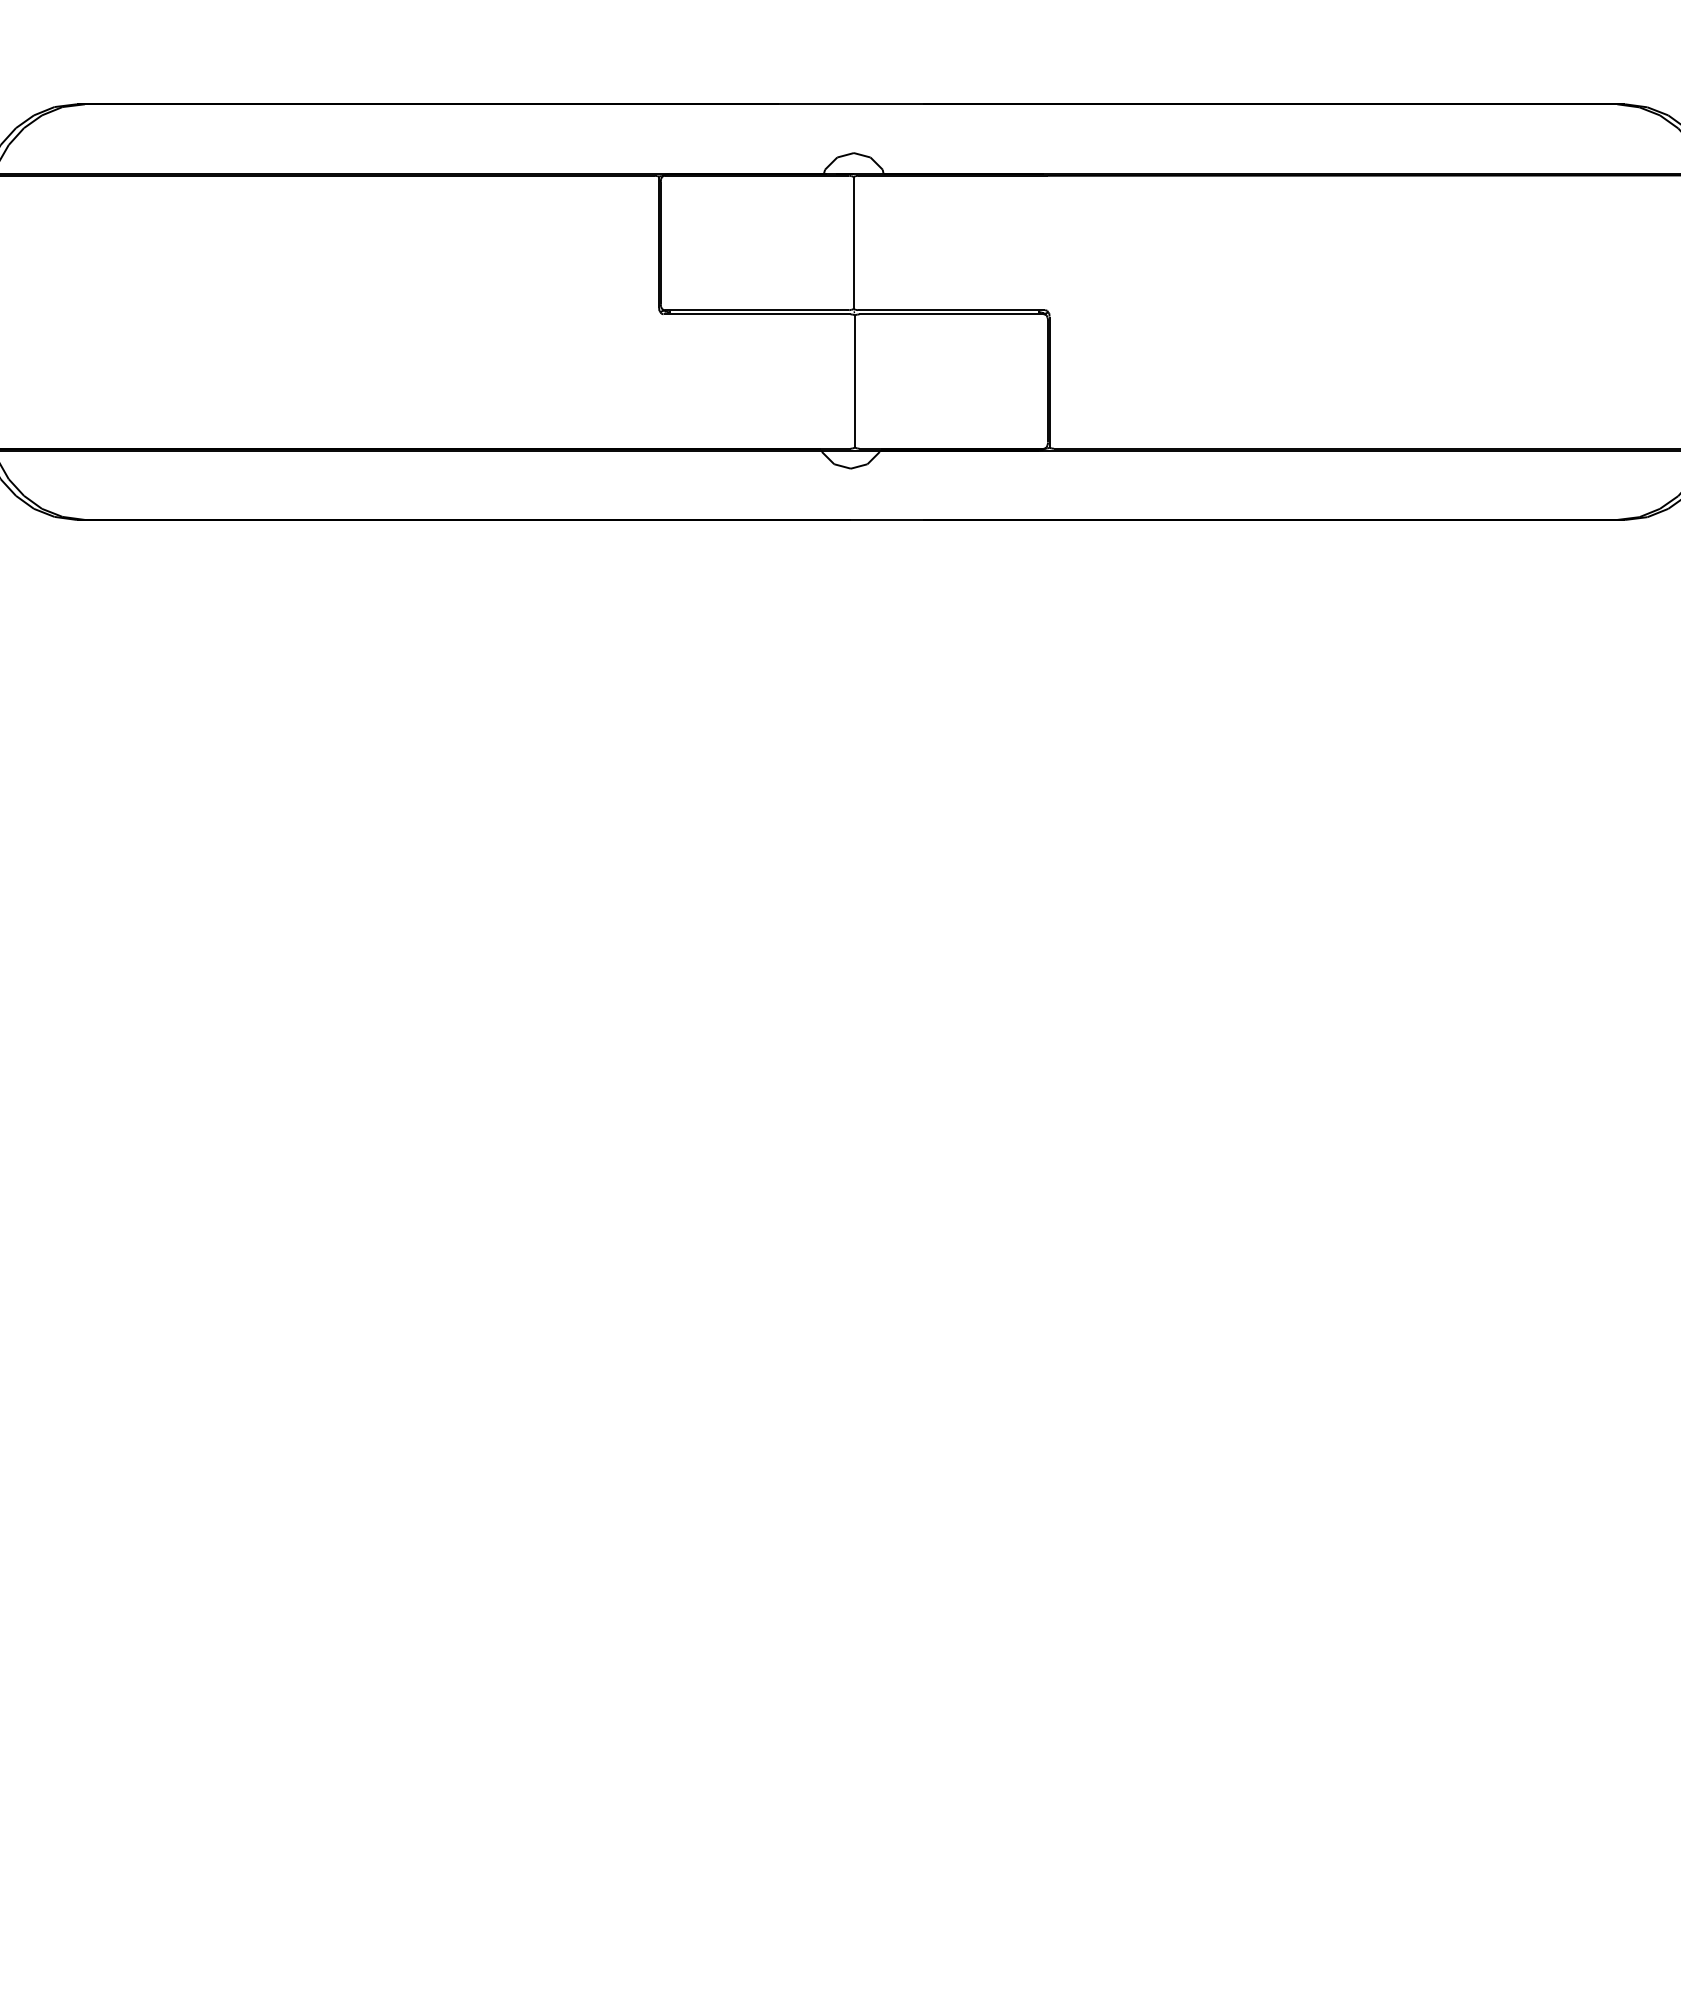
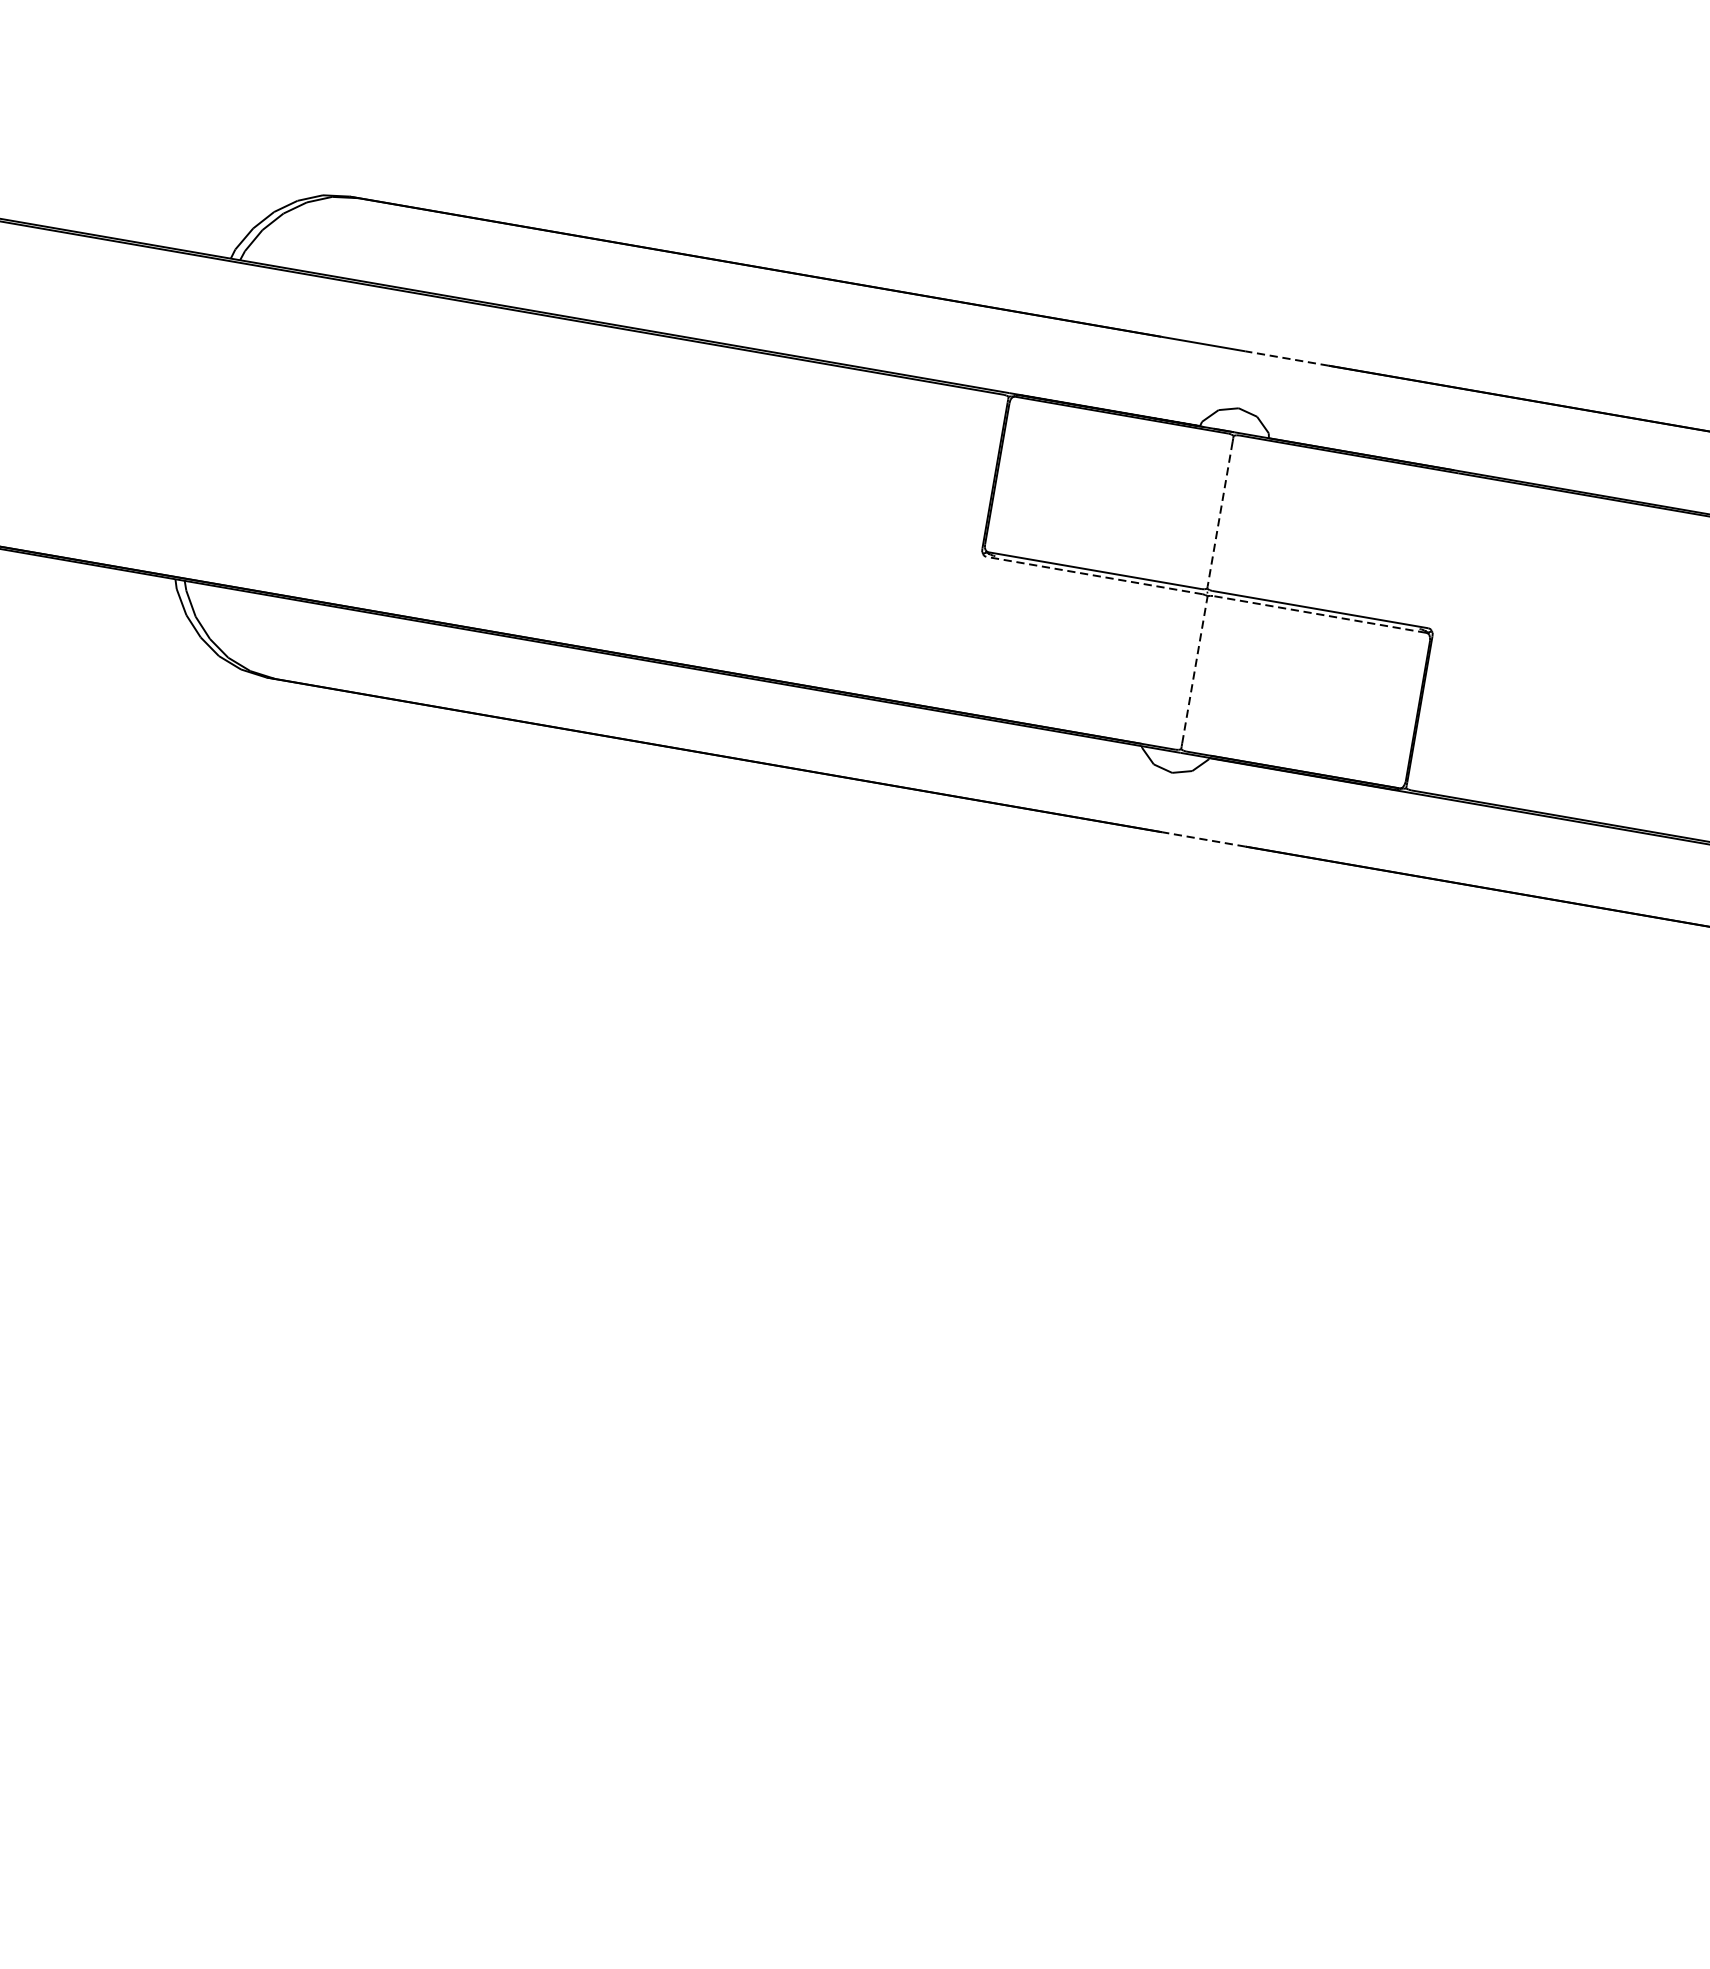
line: (886, 104) -> (1286, 358), solid -> dashed
line: (853, 243) -> (1220, 512), solid -> dashed
line: (757, 314) -> (1094, 575), solid -> dashed
line: (951, 314) -> (1319, 614), solid -> dashed
line: (855, 381) -> (1194, 672), solid -> dashed
line: (886, 519) -> (1203, 838), solid -> dashed

